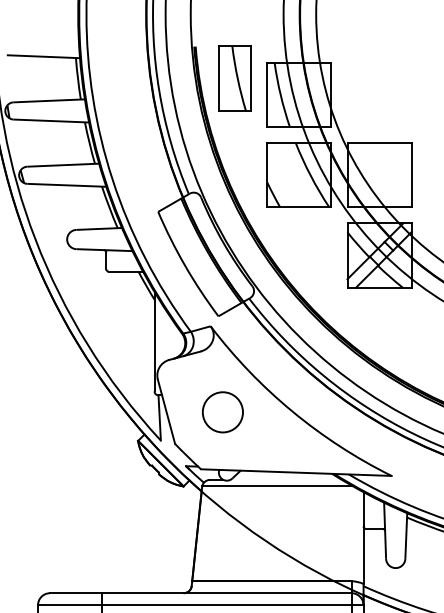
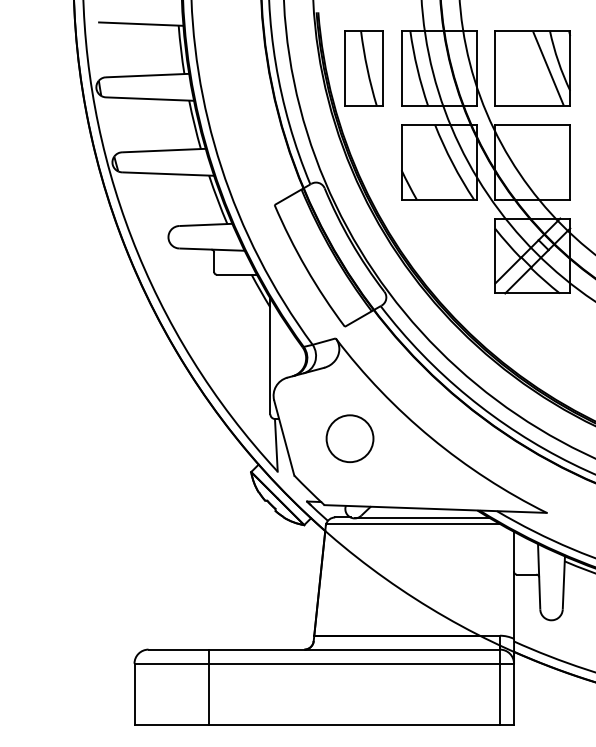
part: (234, 78) -> (363, 68), moved
part: (379, 94) -> (532, 68), added
line: (285, 480) -> (422, 518), added

